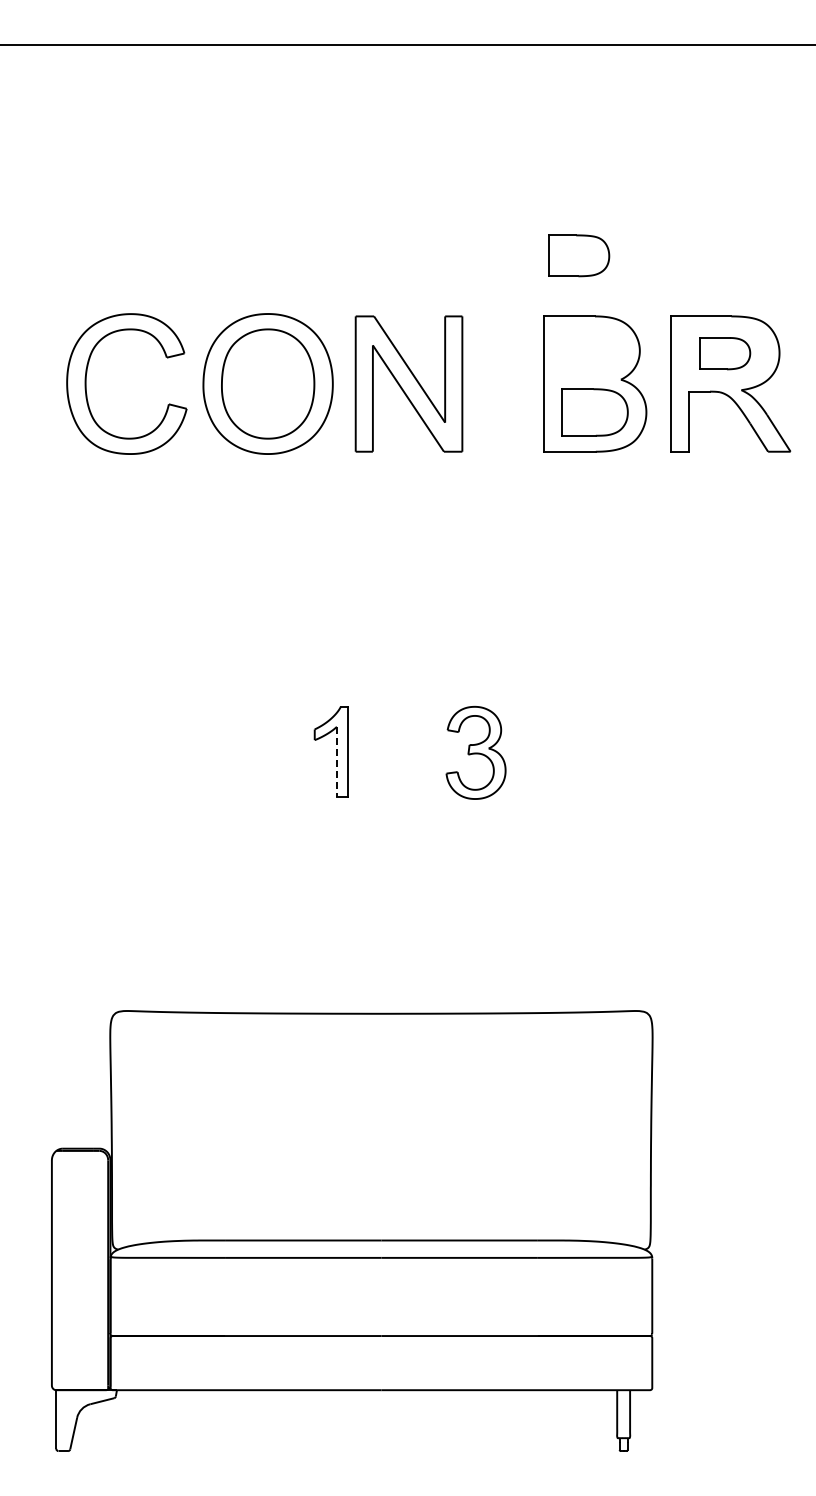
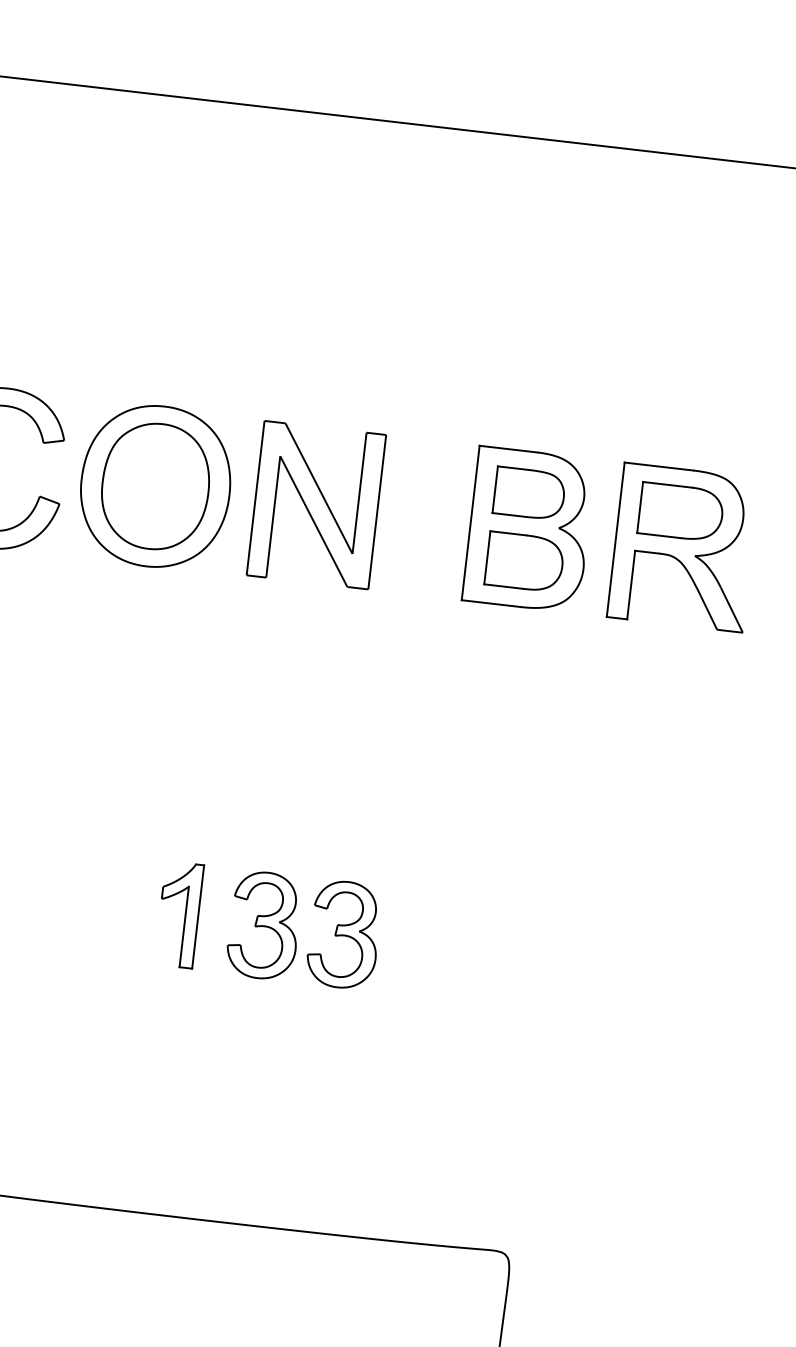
part: (579, 255) -> (529, 493), moved
part: (724, 353) -> (680, 511), size x1.43
part: (405, 752) -> (263, 925), added
line: (336, 762) -> (183, 927), dashed -> solid

